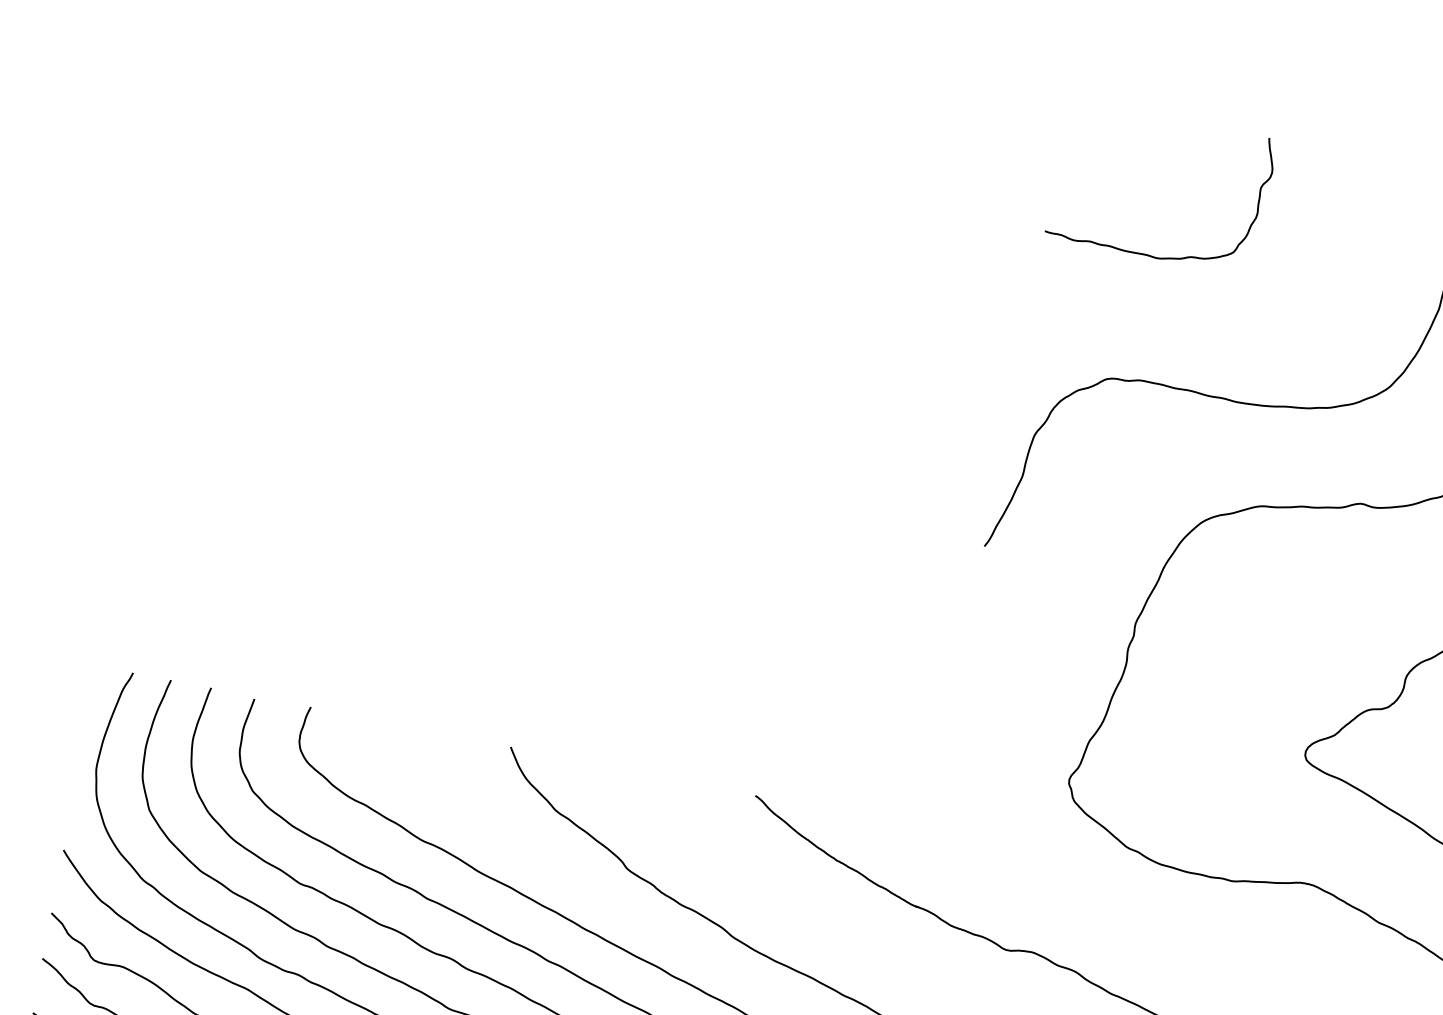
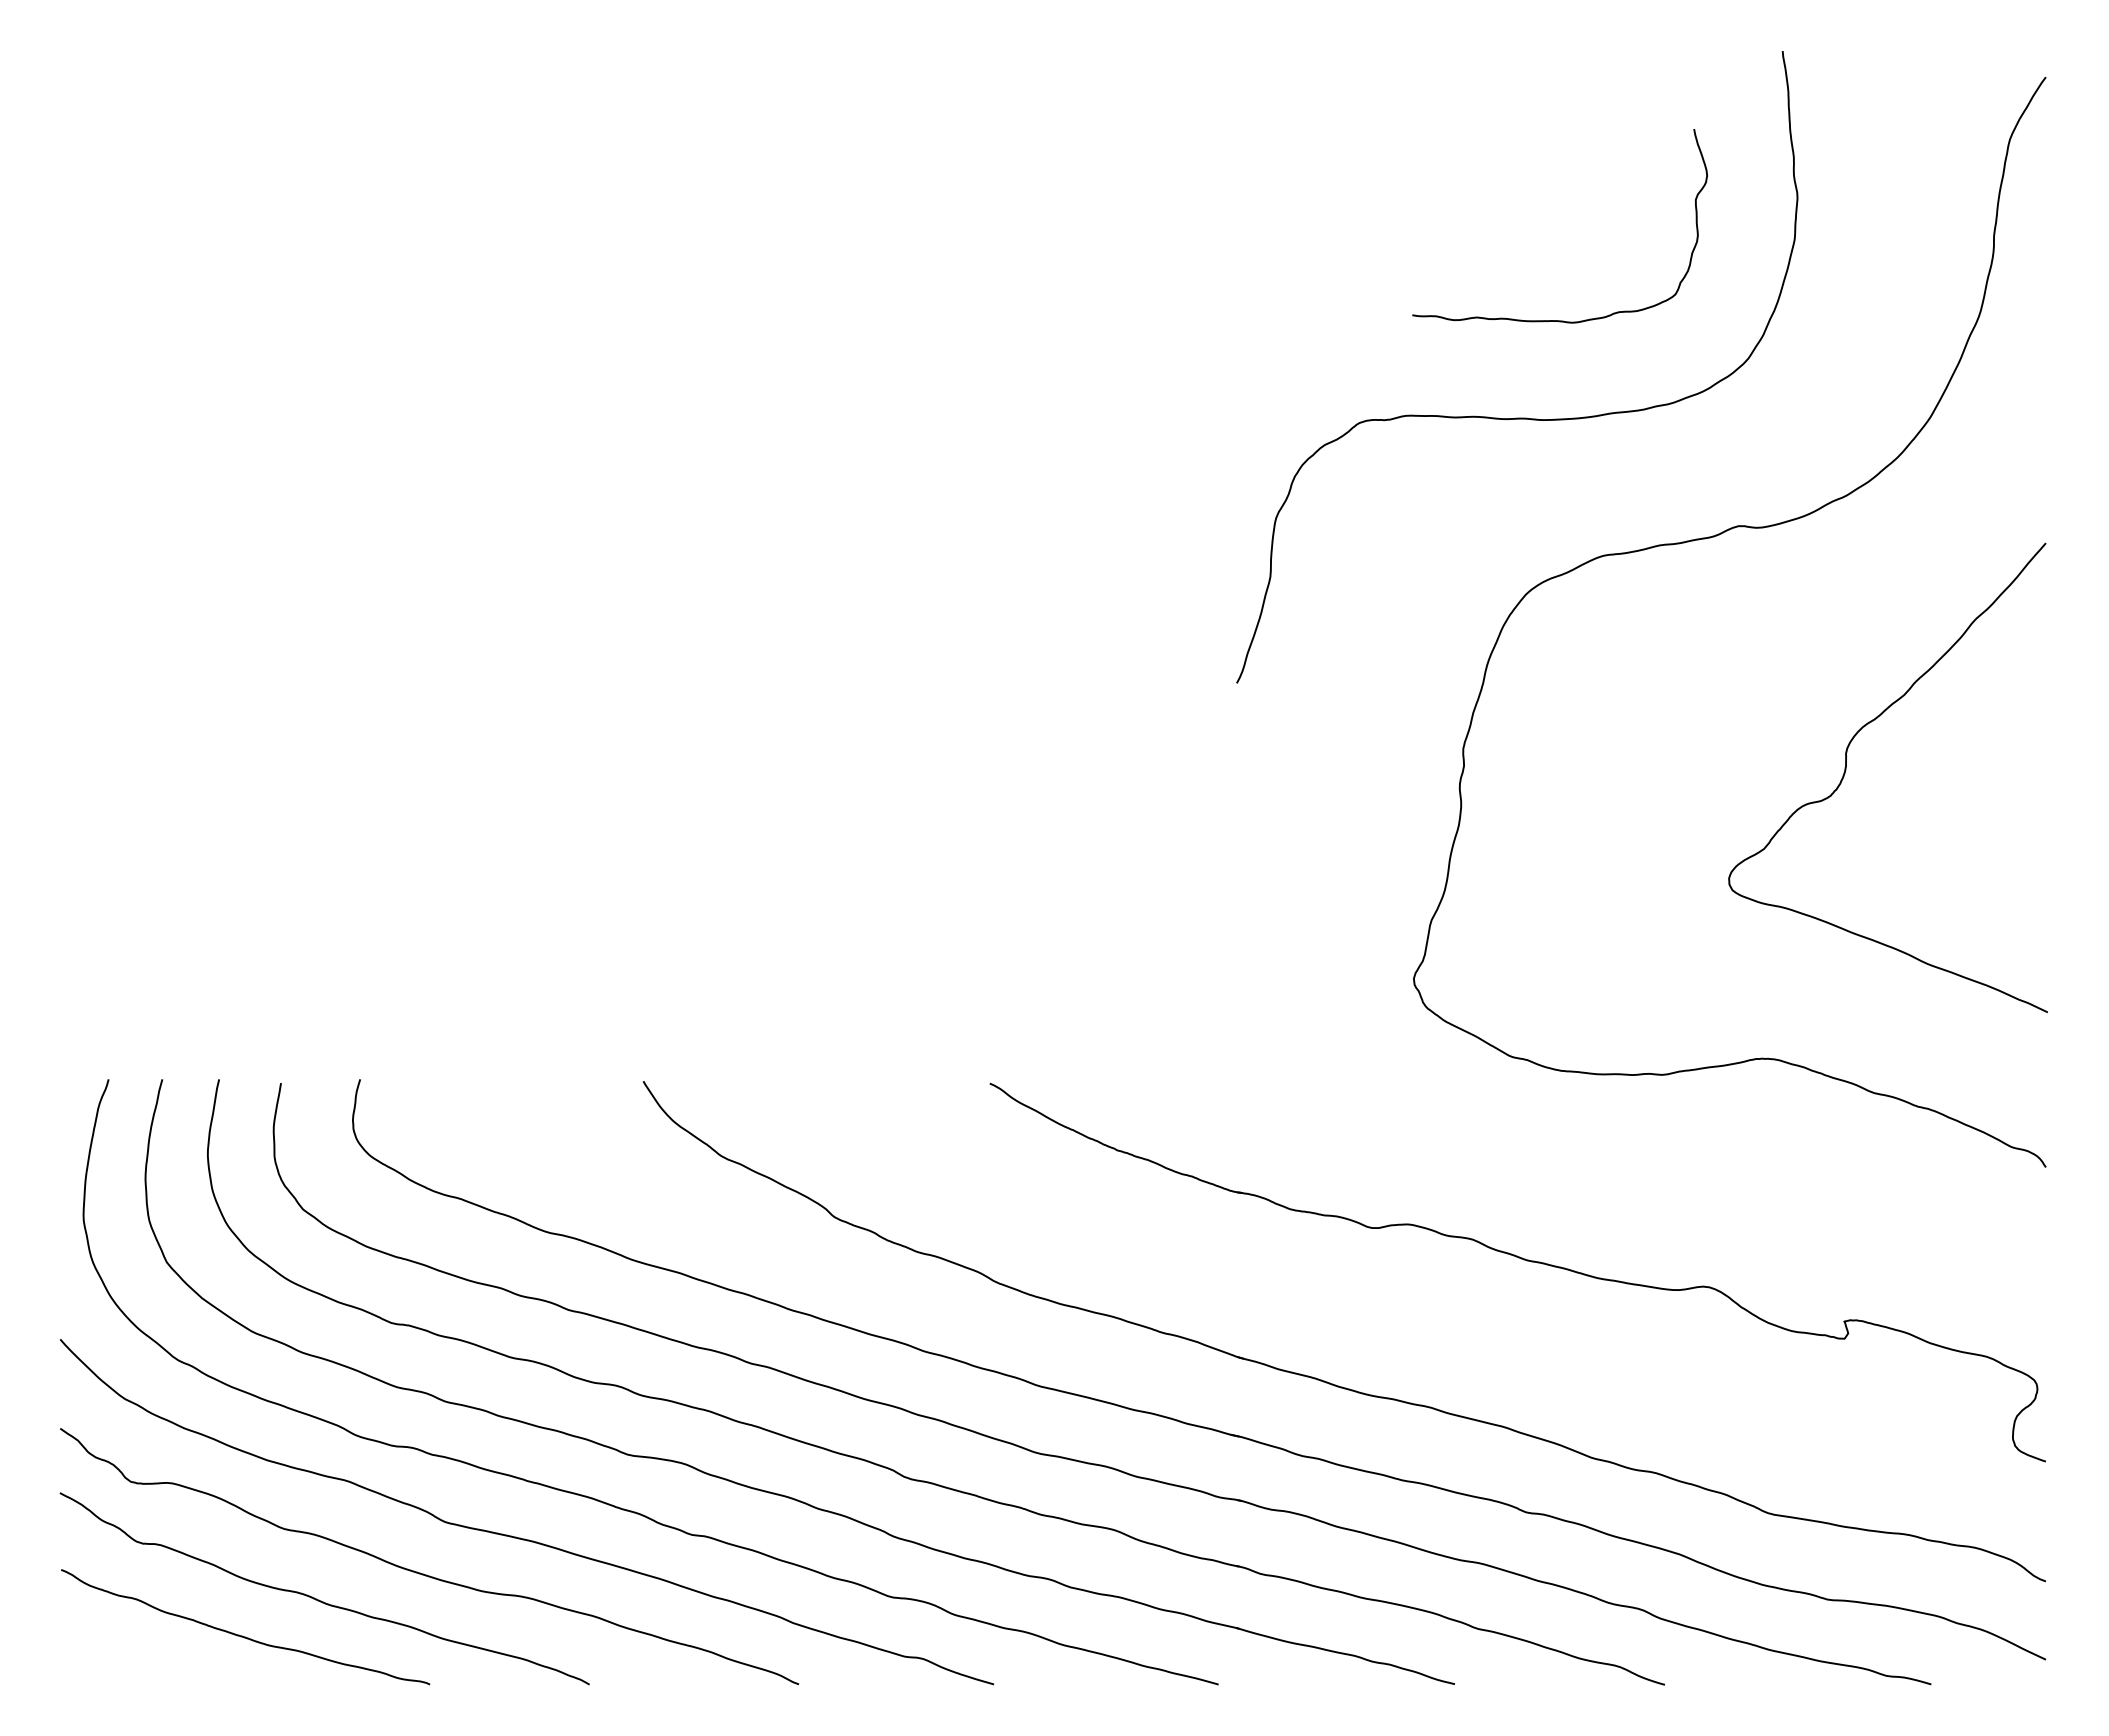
curve: (1148, 254) -> (1559, 320), moved

